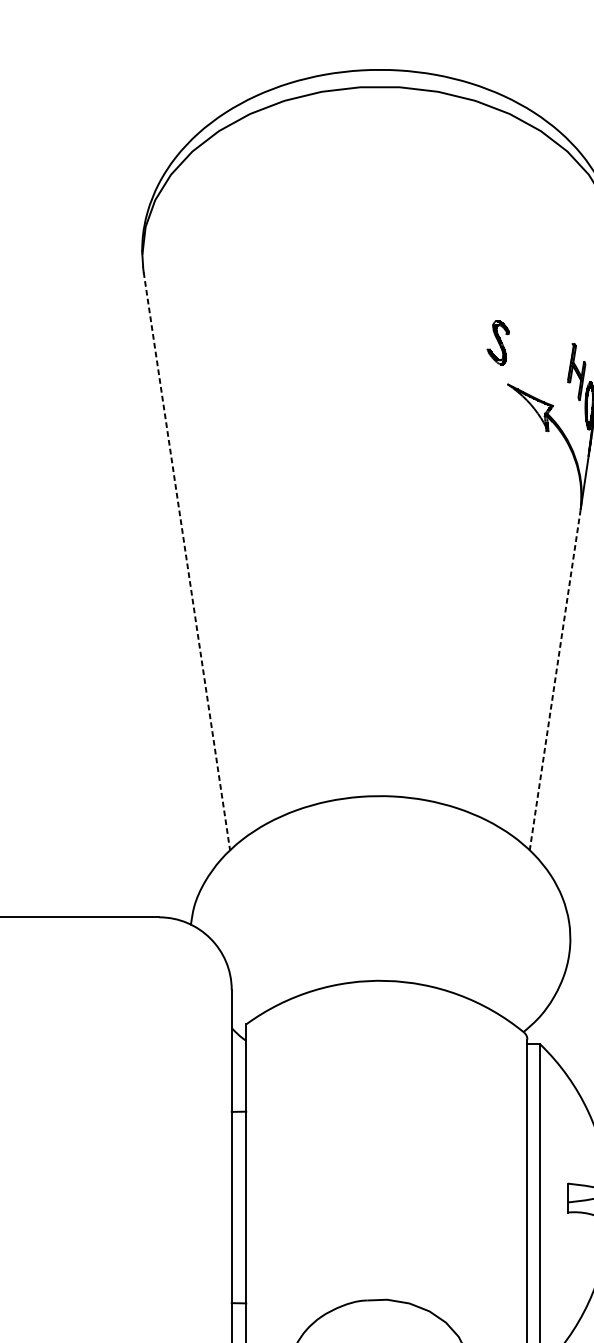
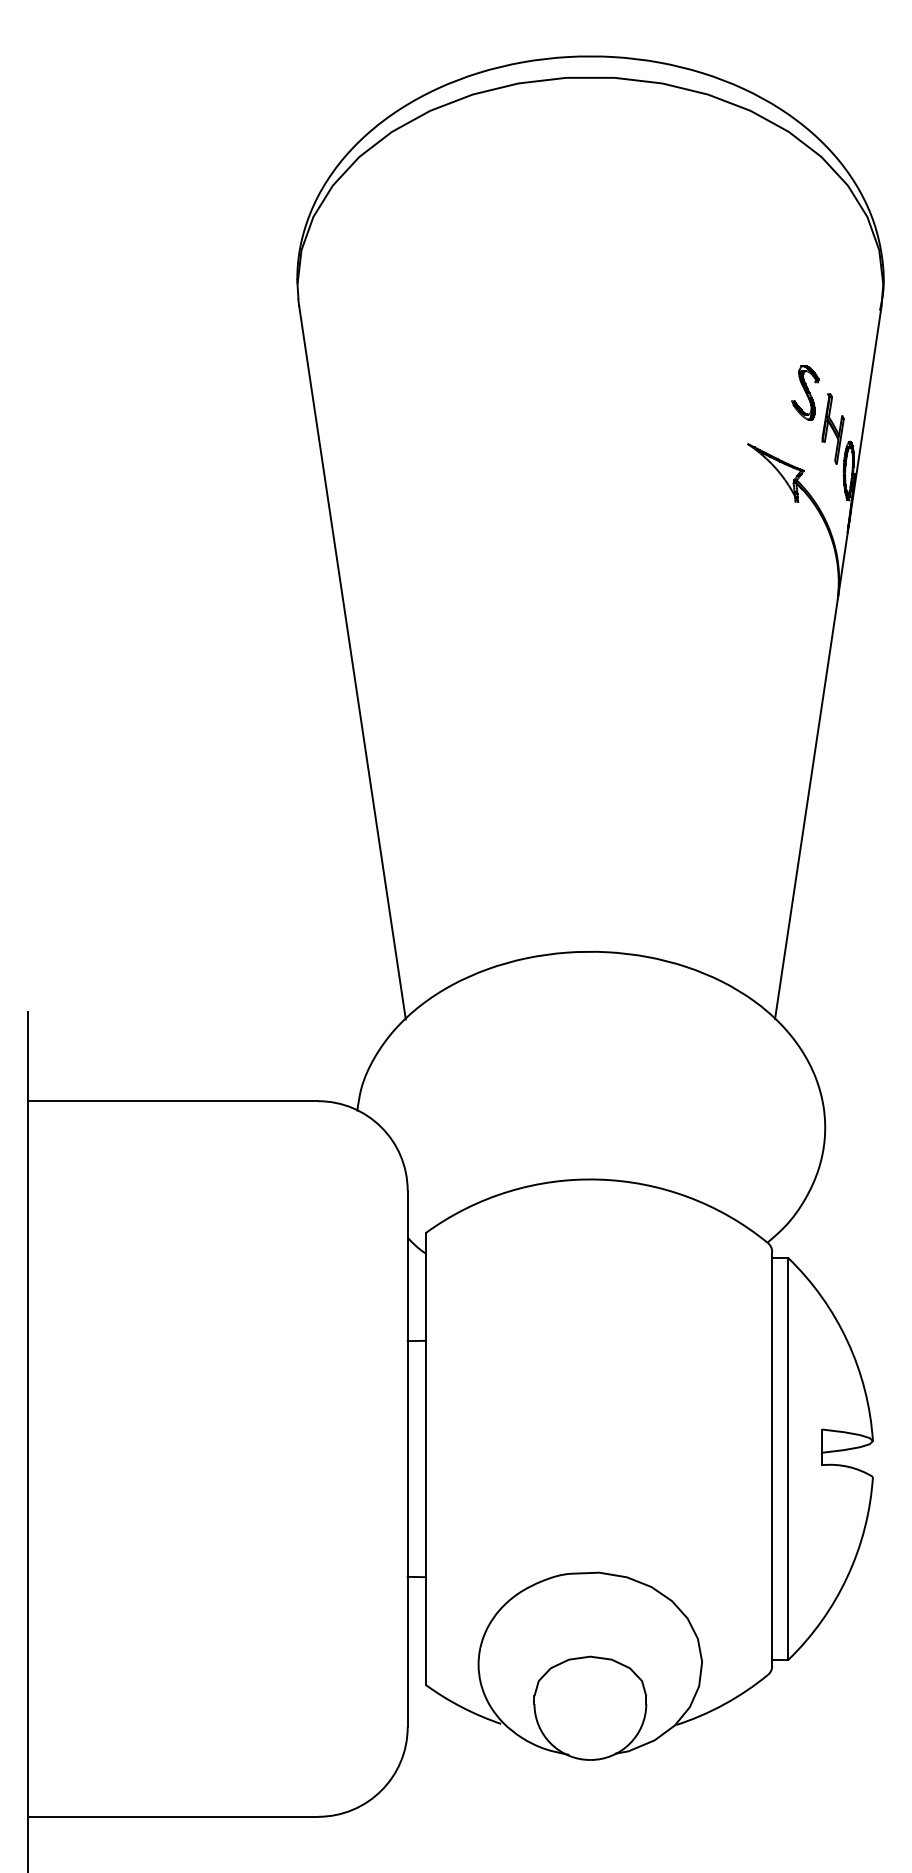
part: (498, 342) -> (805, 392), moved
line: (186, 561) -> (352, 662), dashed -> solid
line: (555, 680) -> (806, 809), dashed -> solid

